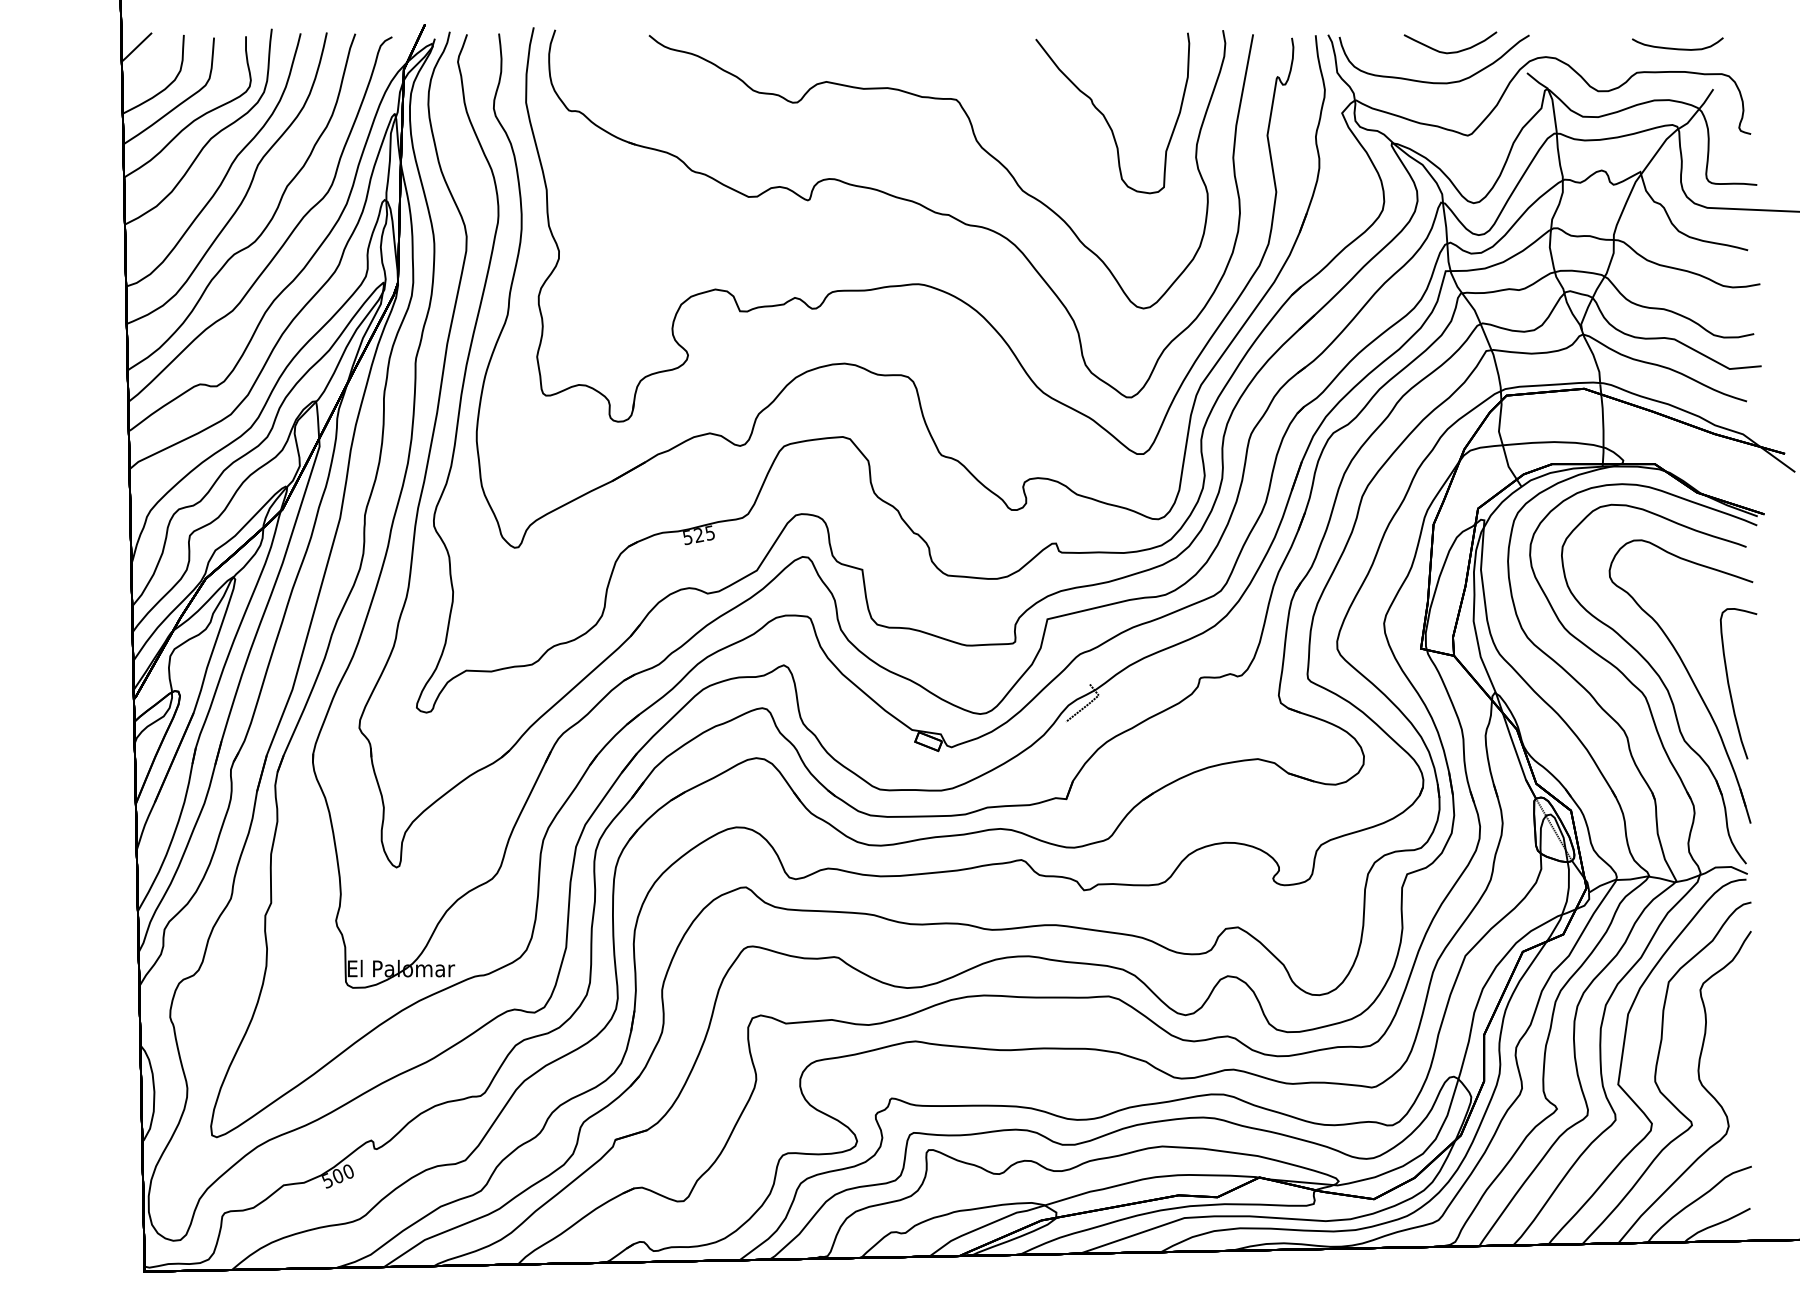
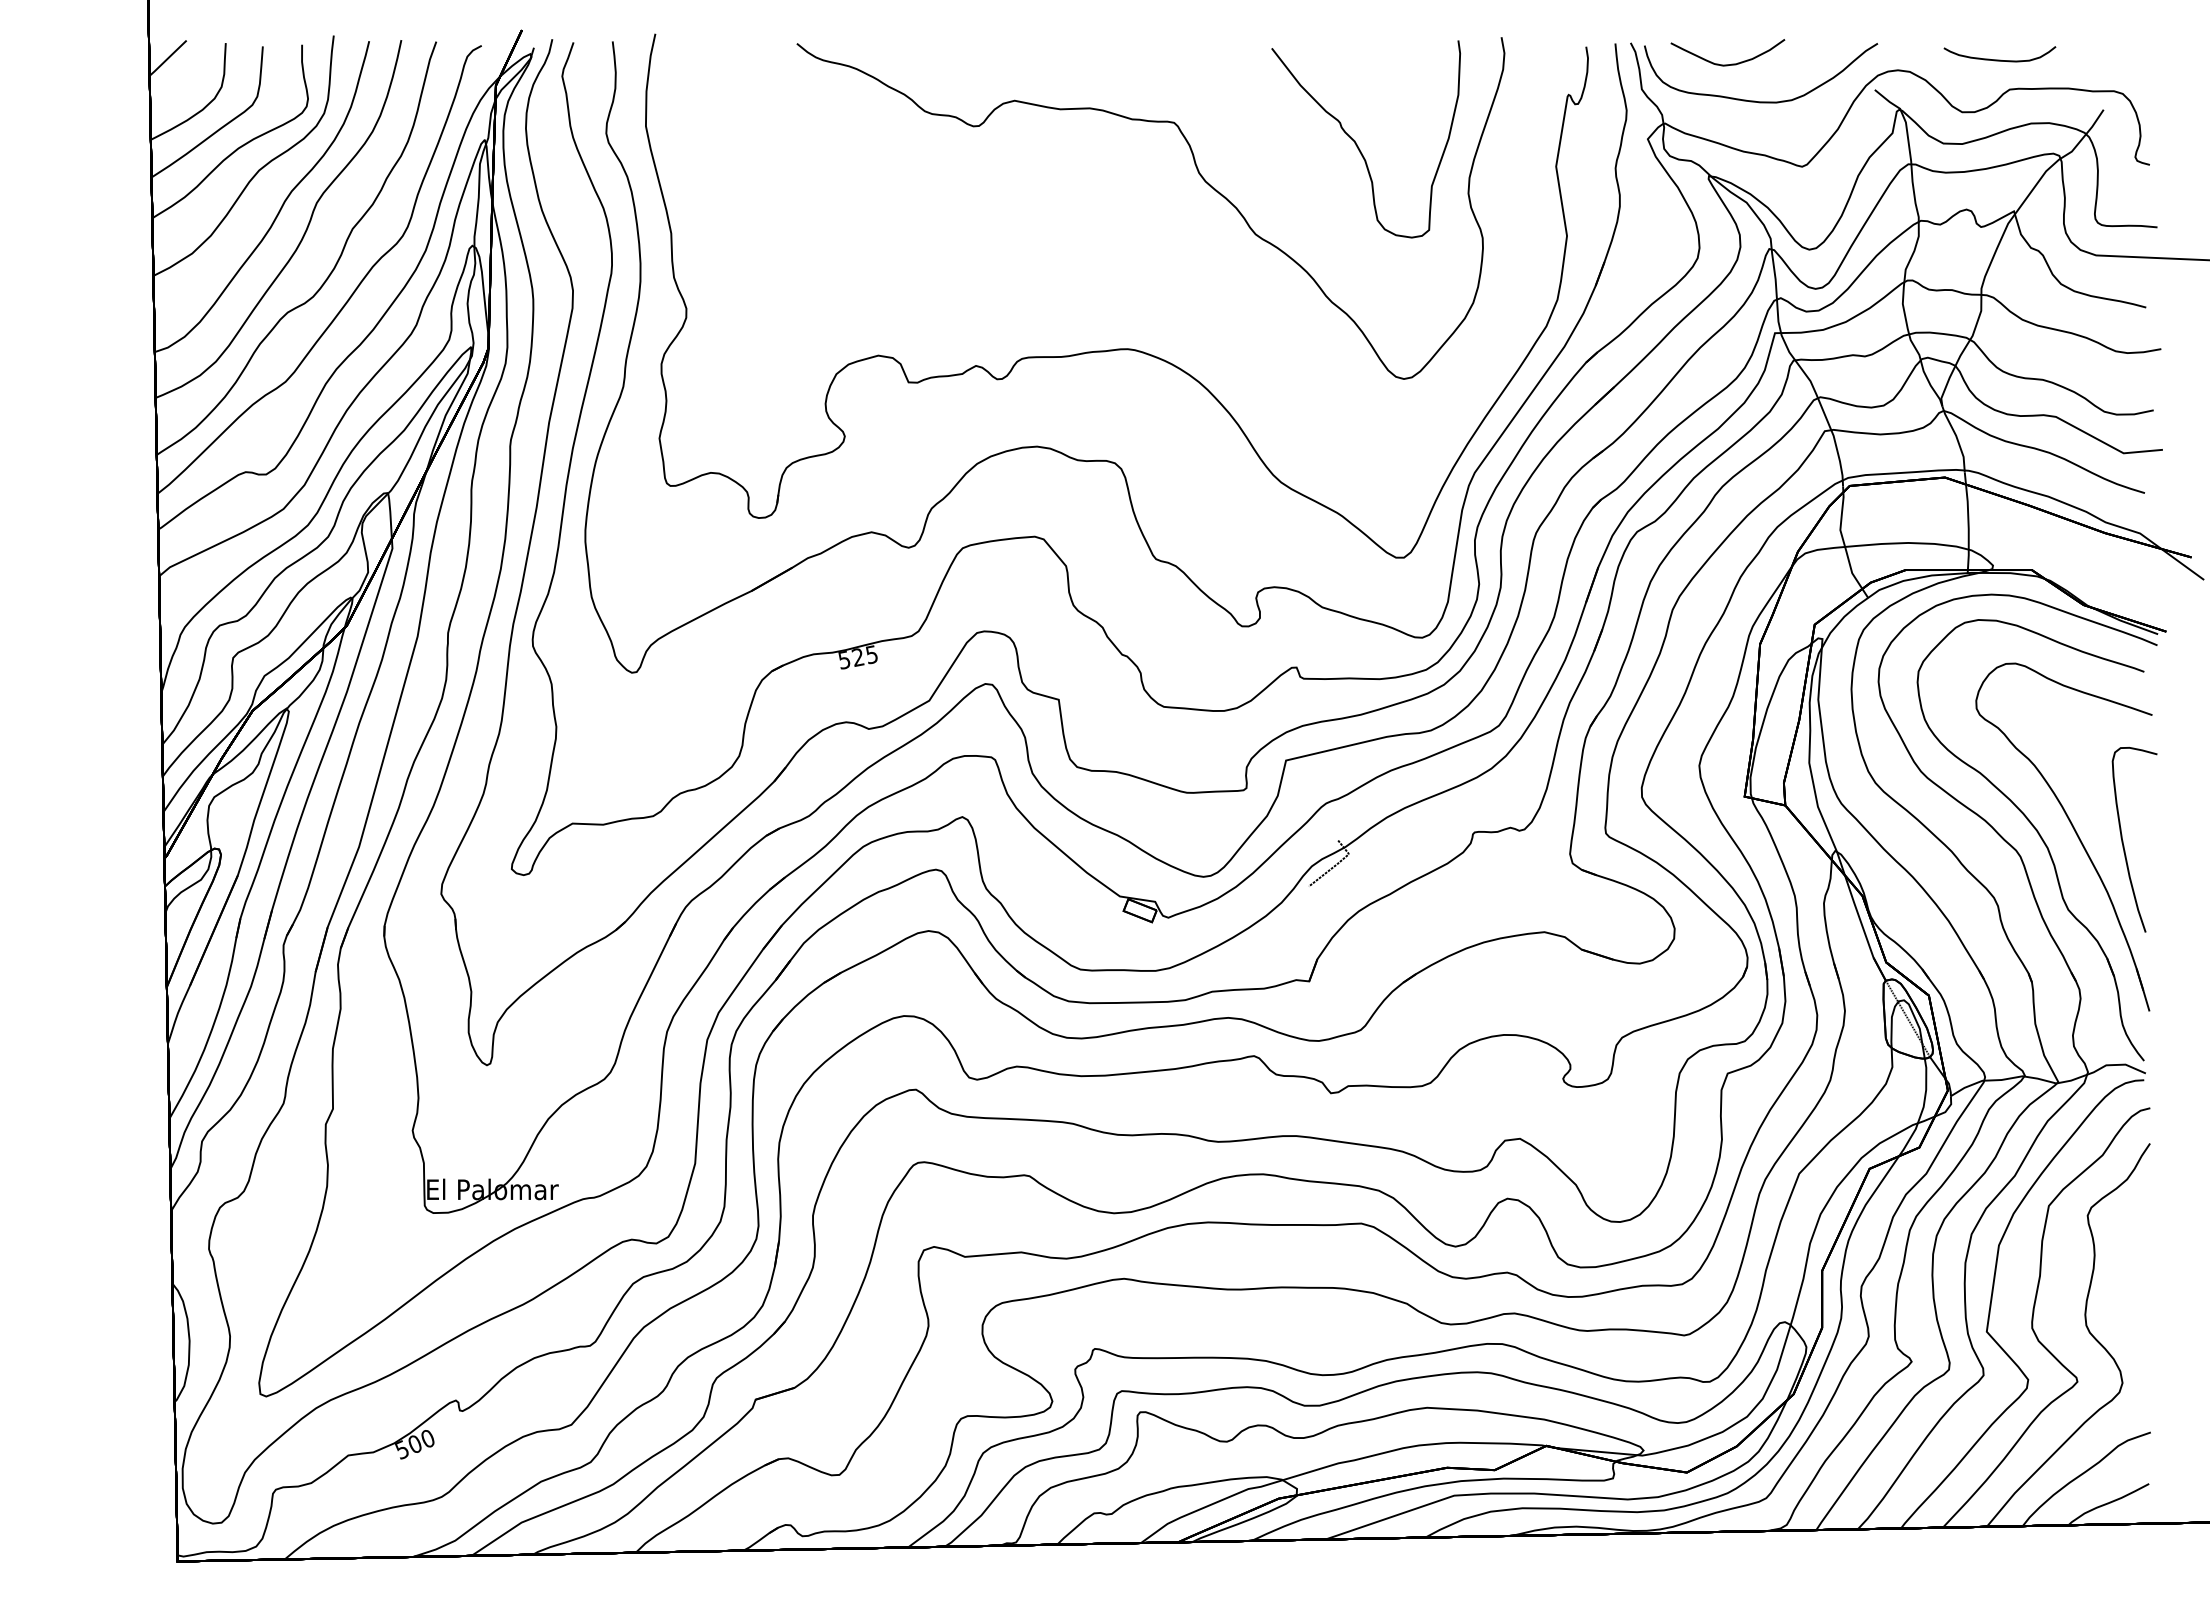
curve: (1677, 48) -> (1999, 59), moved
part: (1453, 51) -> (1731, 63), moved
part: (905, 200) -> (1111, 246), removed

